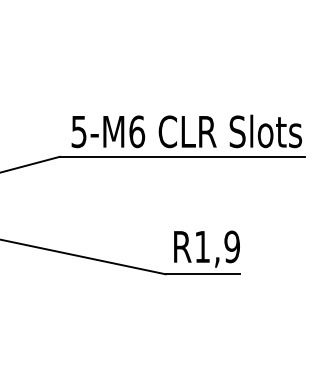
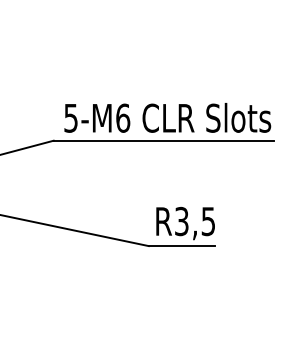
text: (217, 246) -> (195, 221), R1,9 -> R3,5

